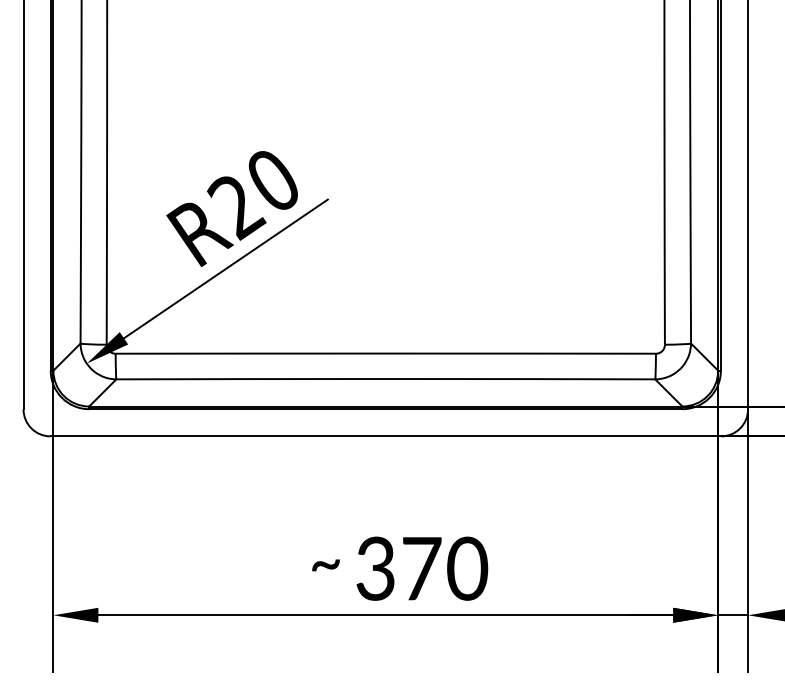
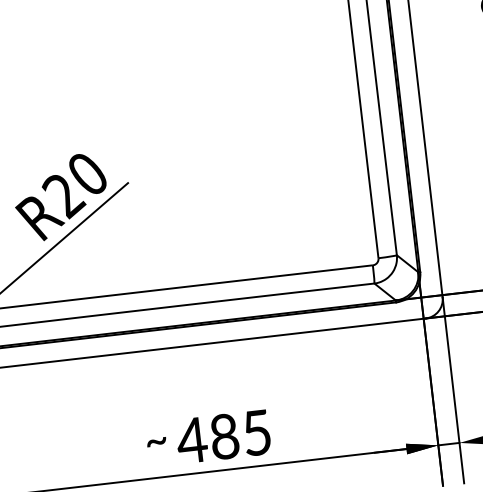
text: (421, 568) -> (224, 436), 370 -> 485

